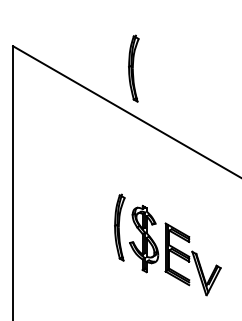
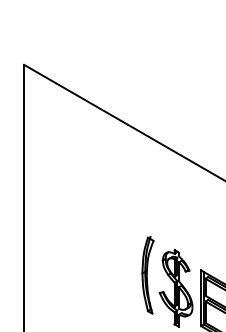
part: (133, 68) -> (163, 90), removed

